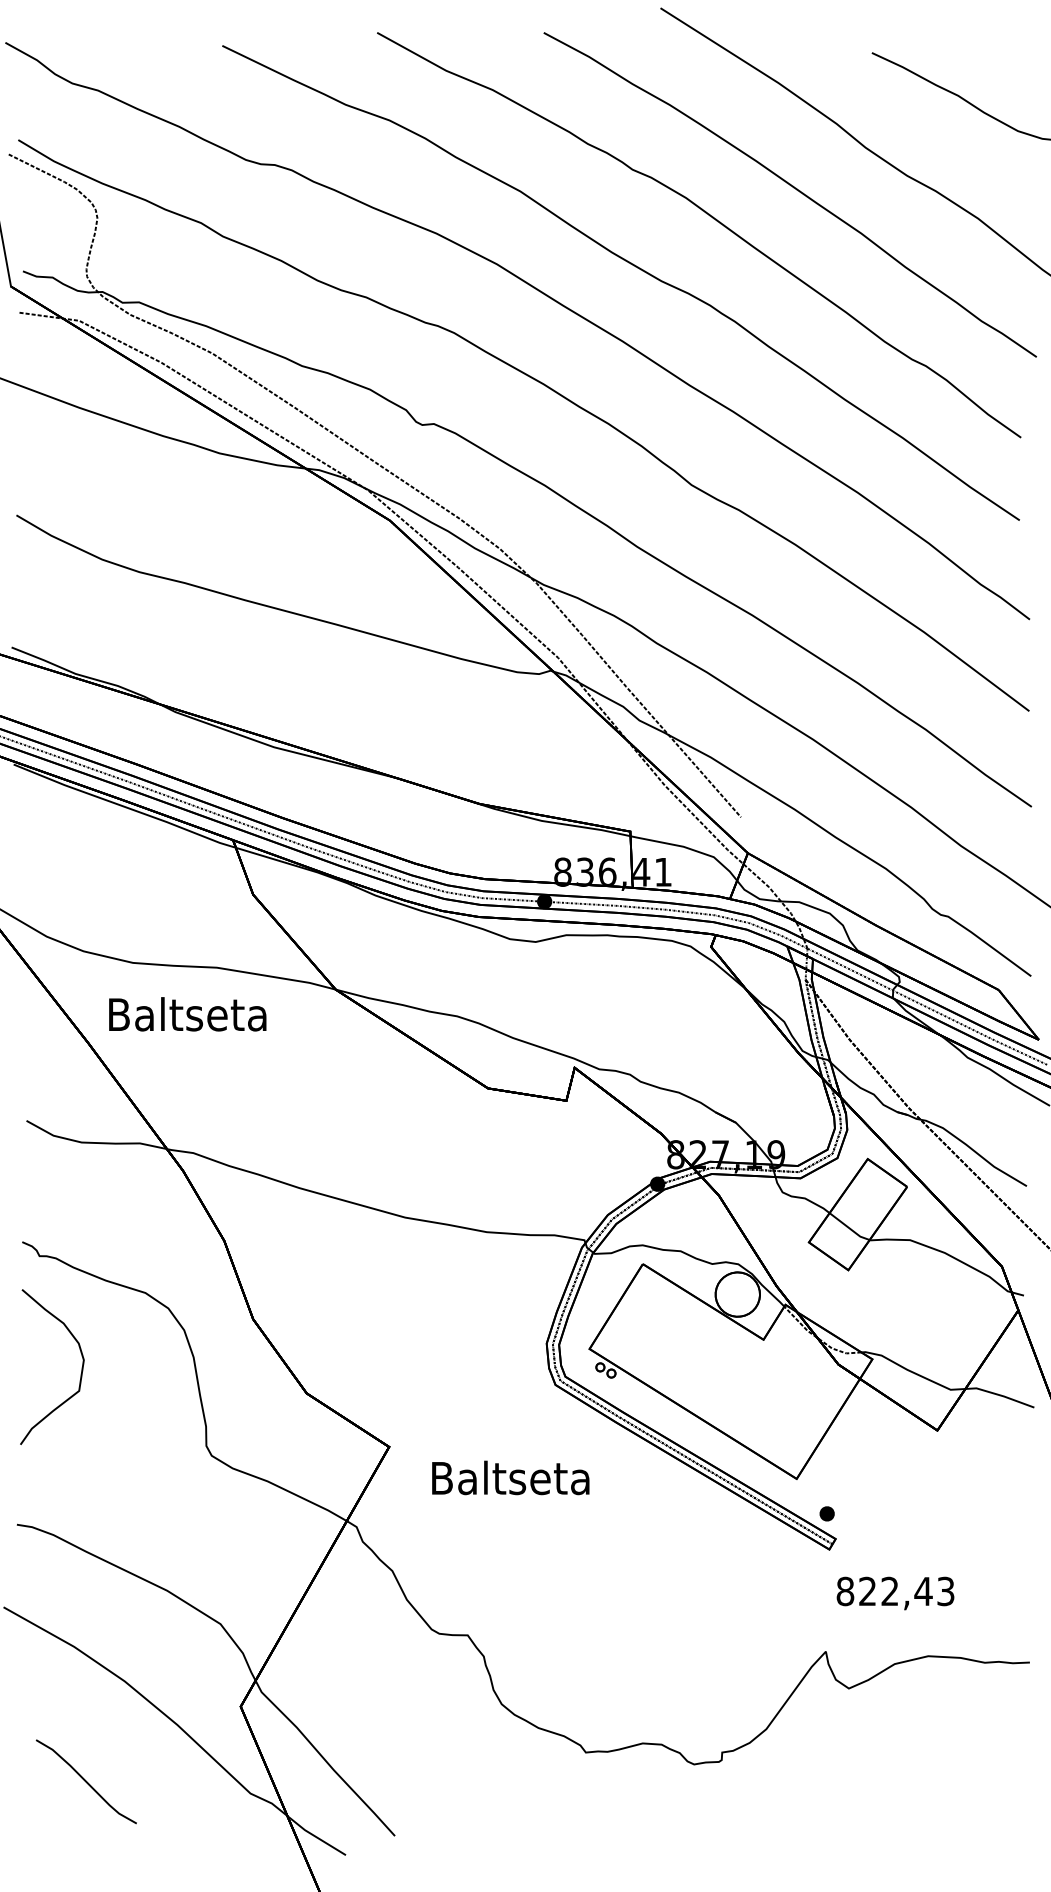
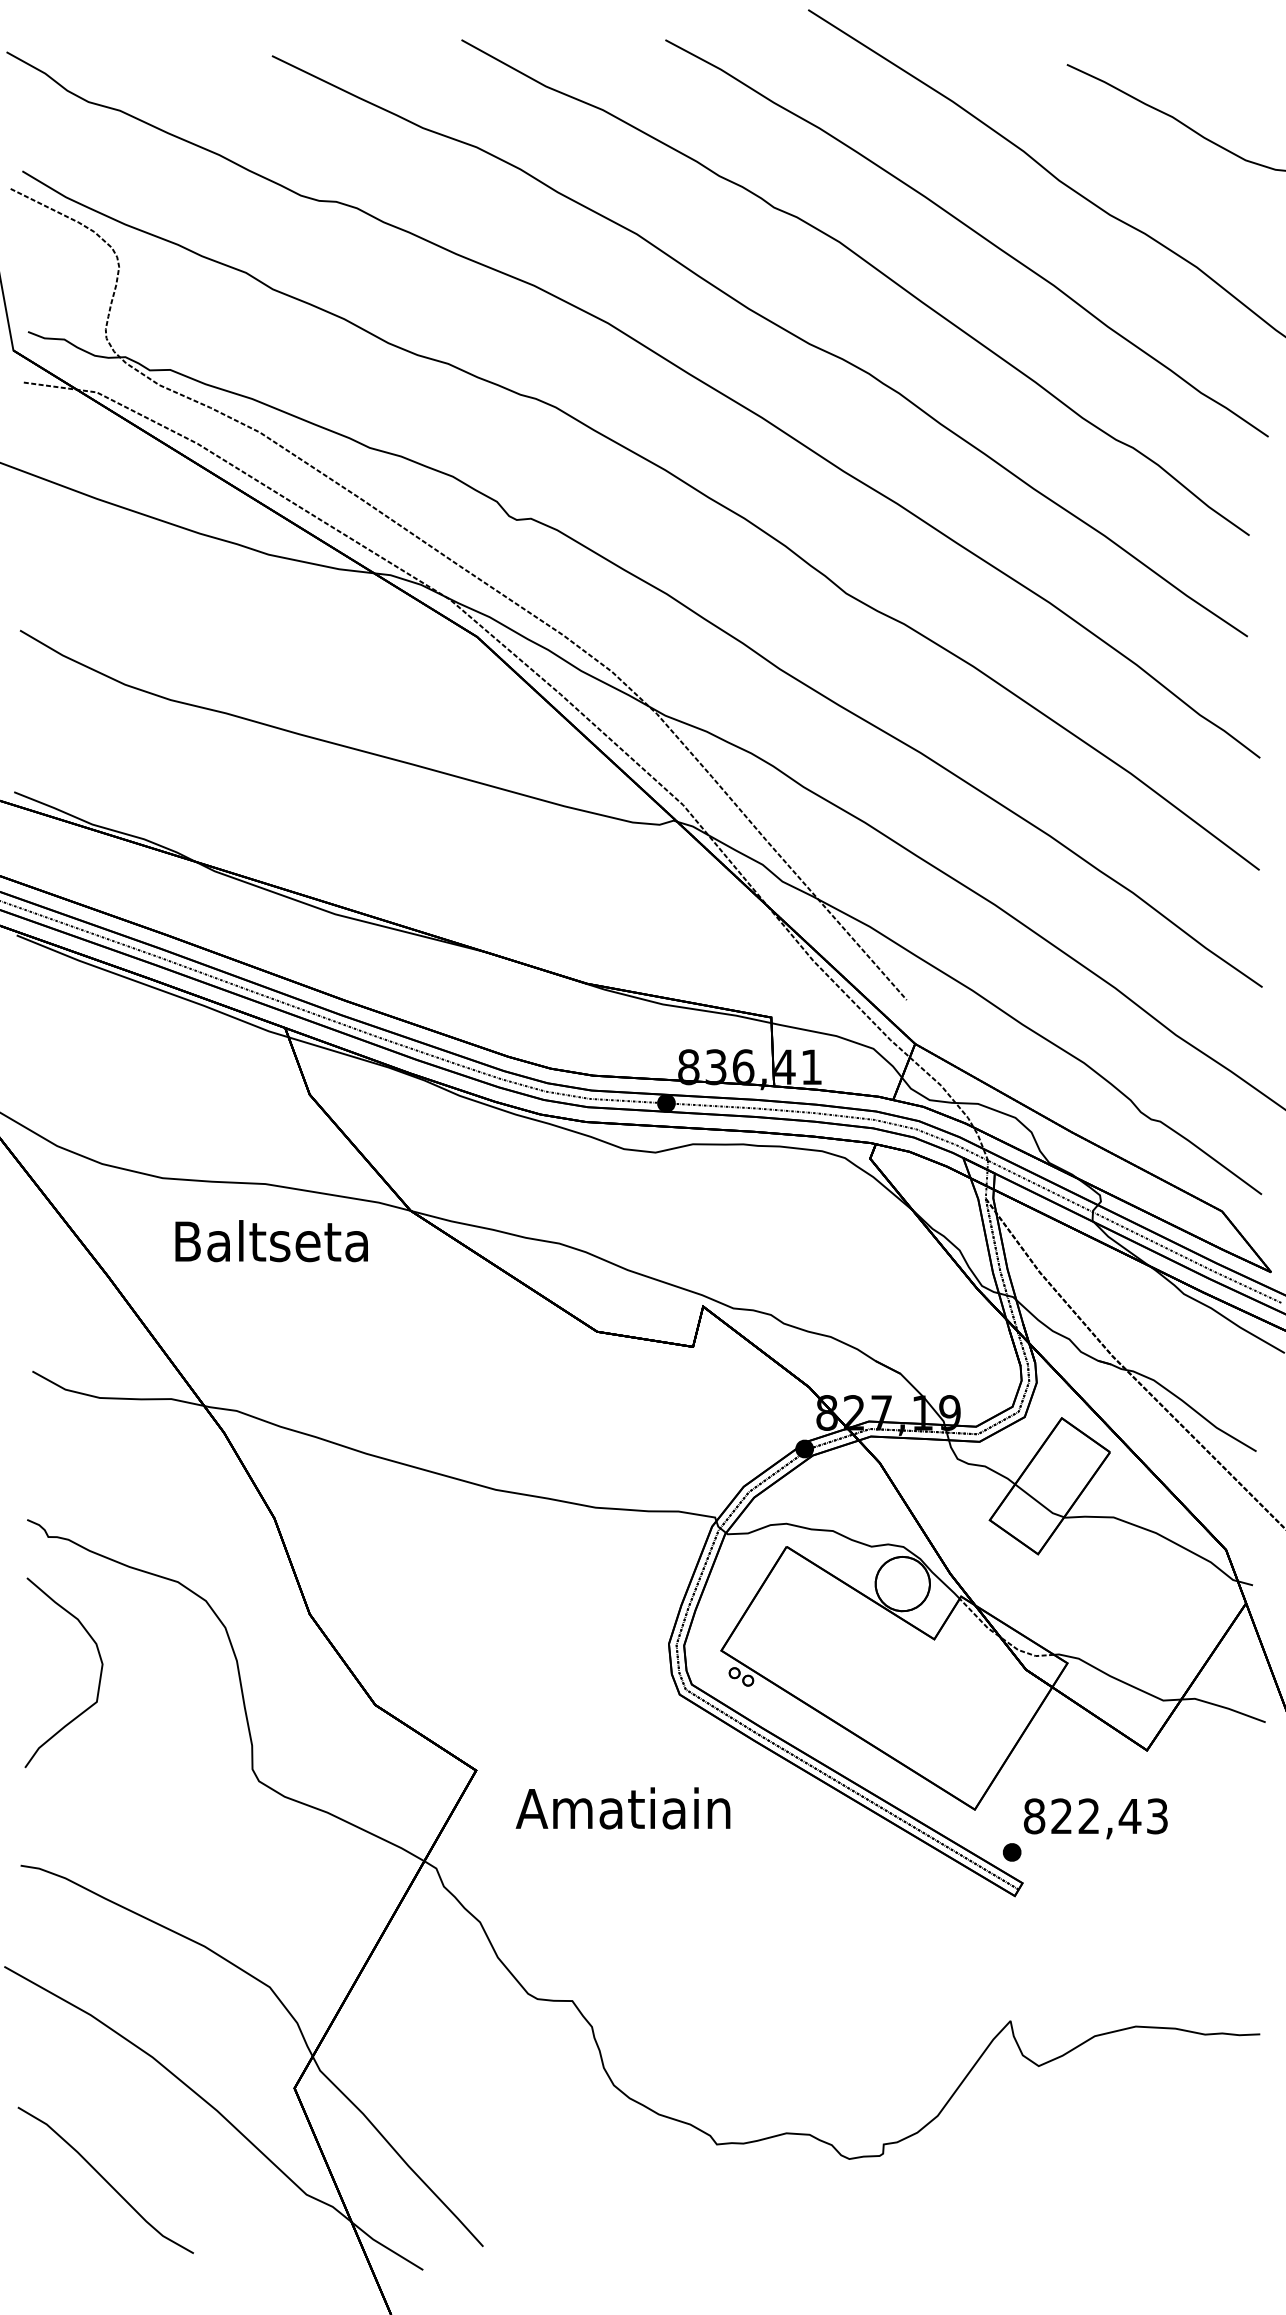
text: (187, 1014) -> (271, 1241), moved
text: (508, 1477) -> (622, 1808), Baltseta -> Amatiain
text: (895, 1593) -> (1095, 1818), moved
part: (86, 1781) -> (105, 2179), size x1.43

